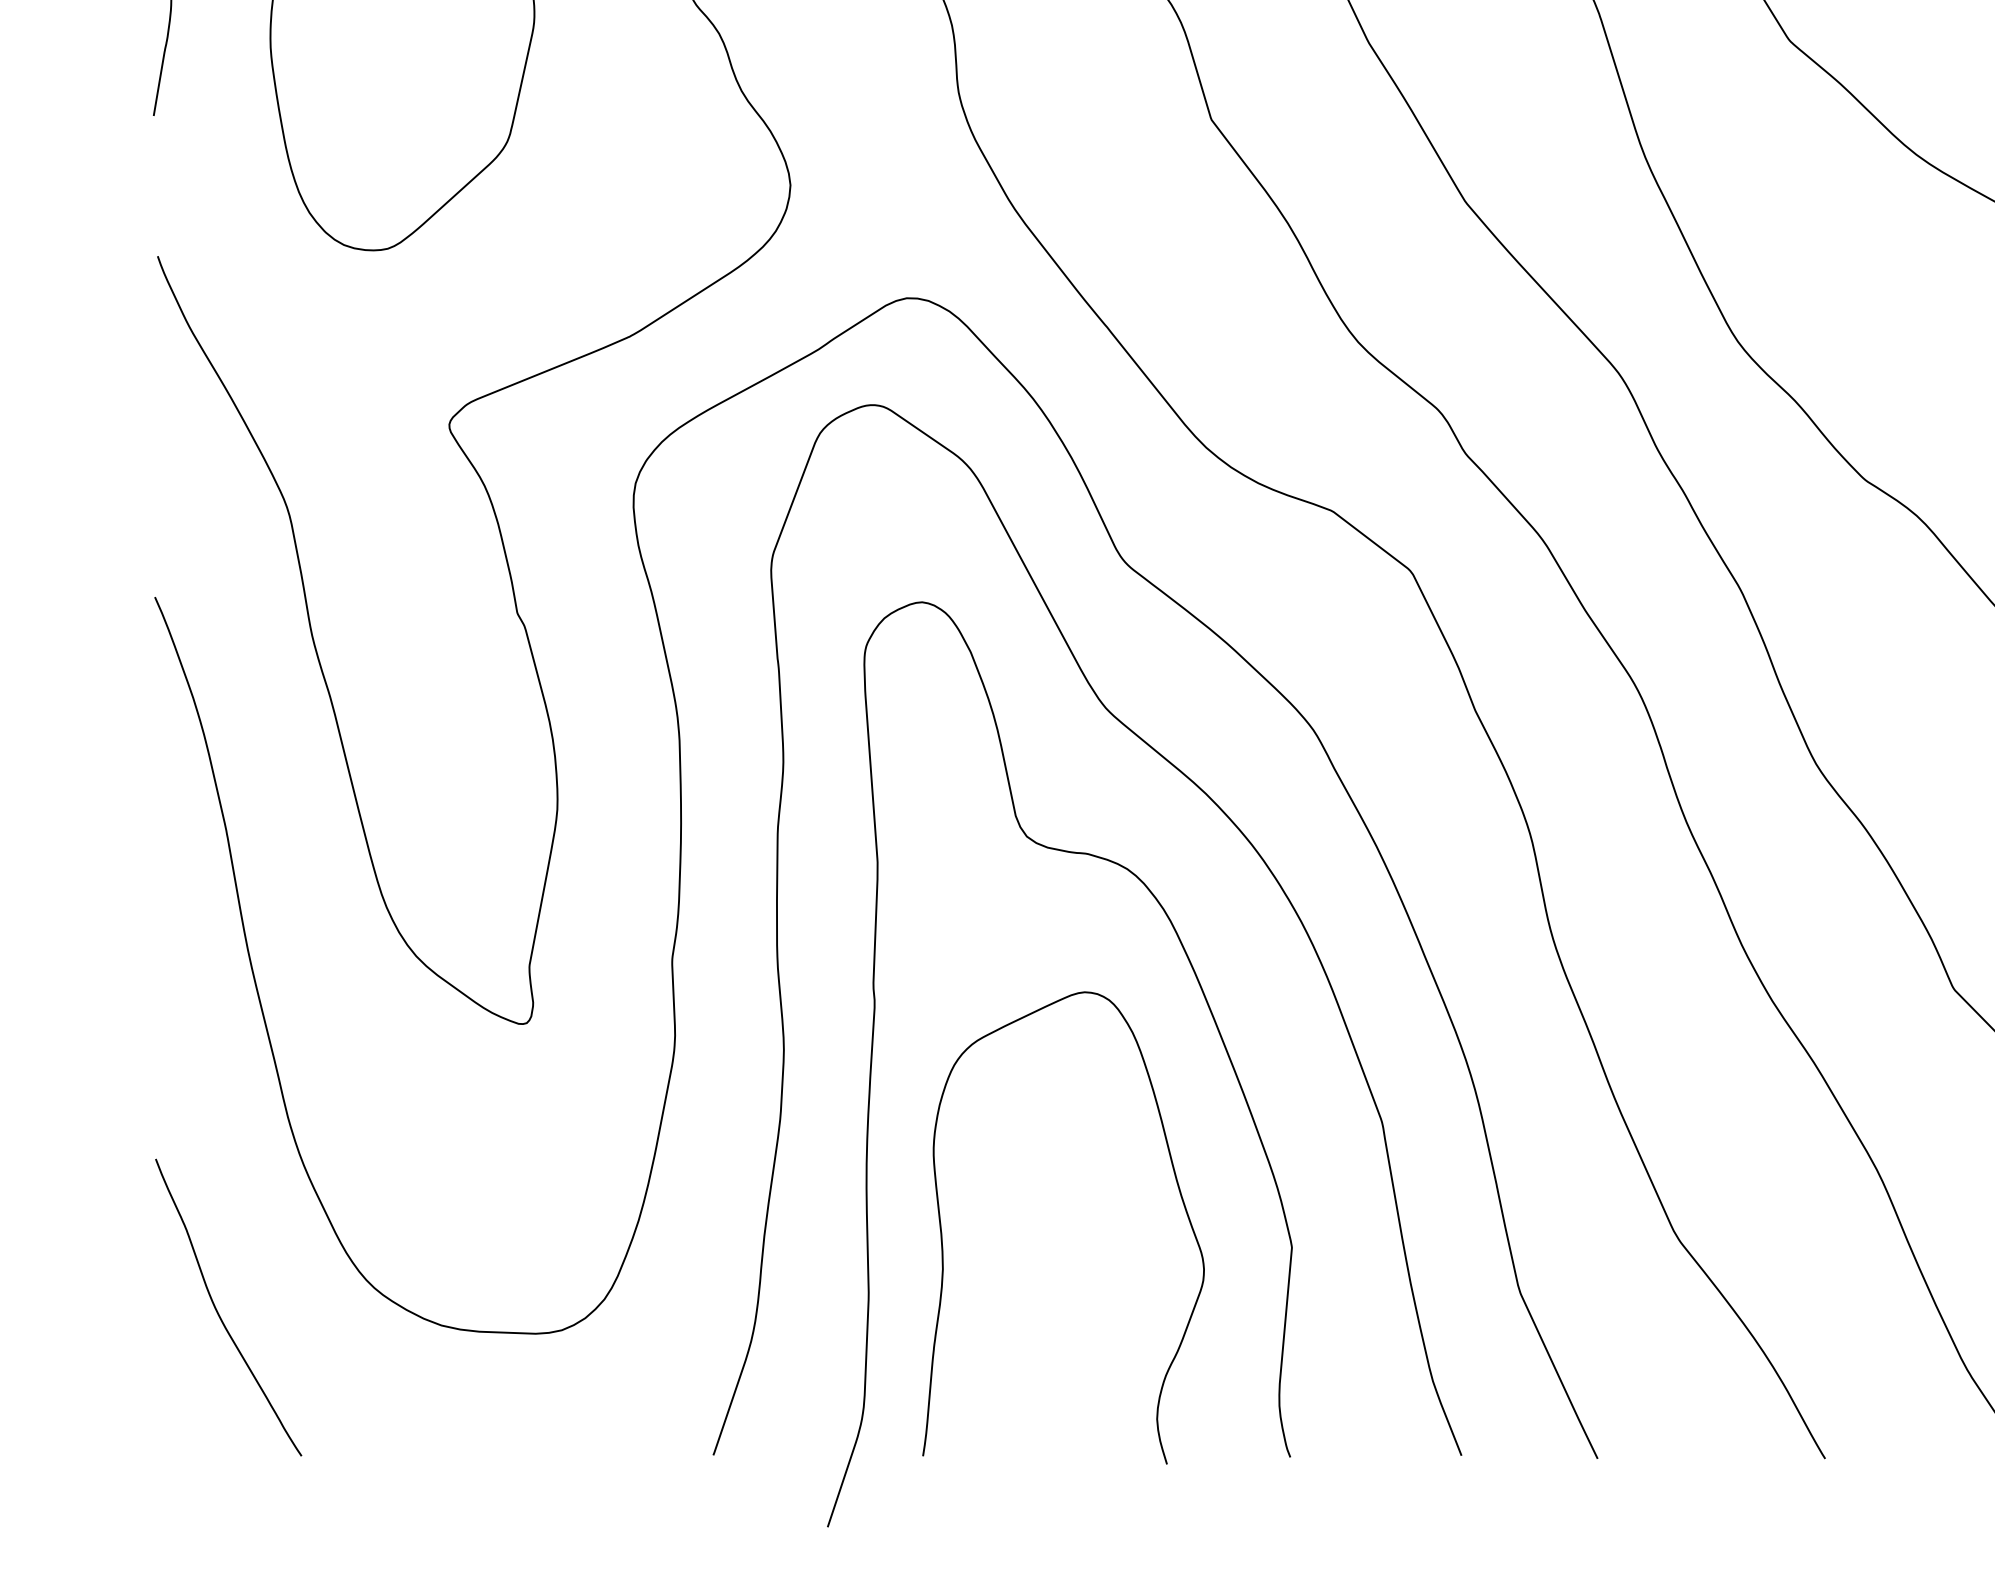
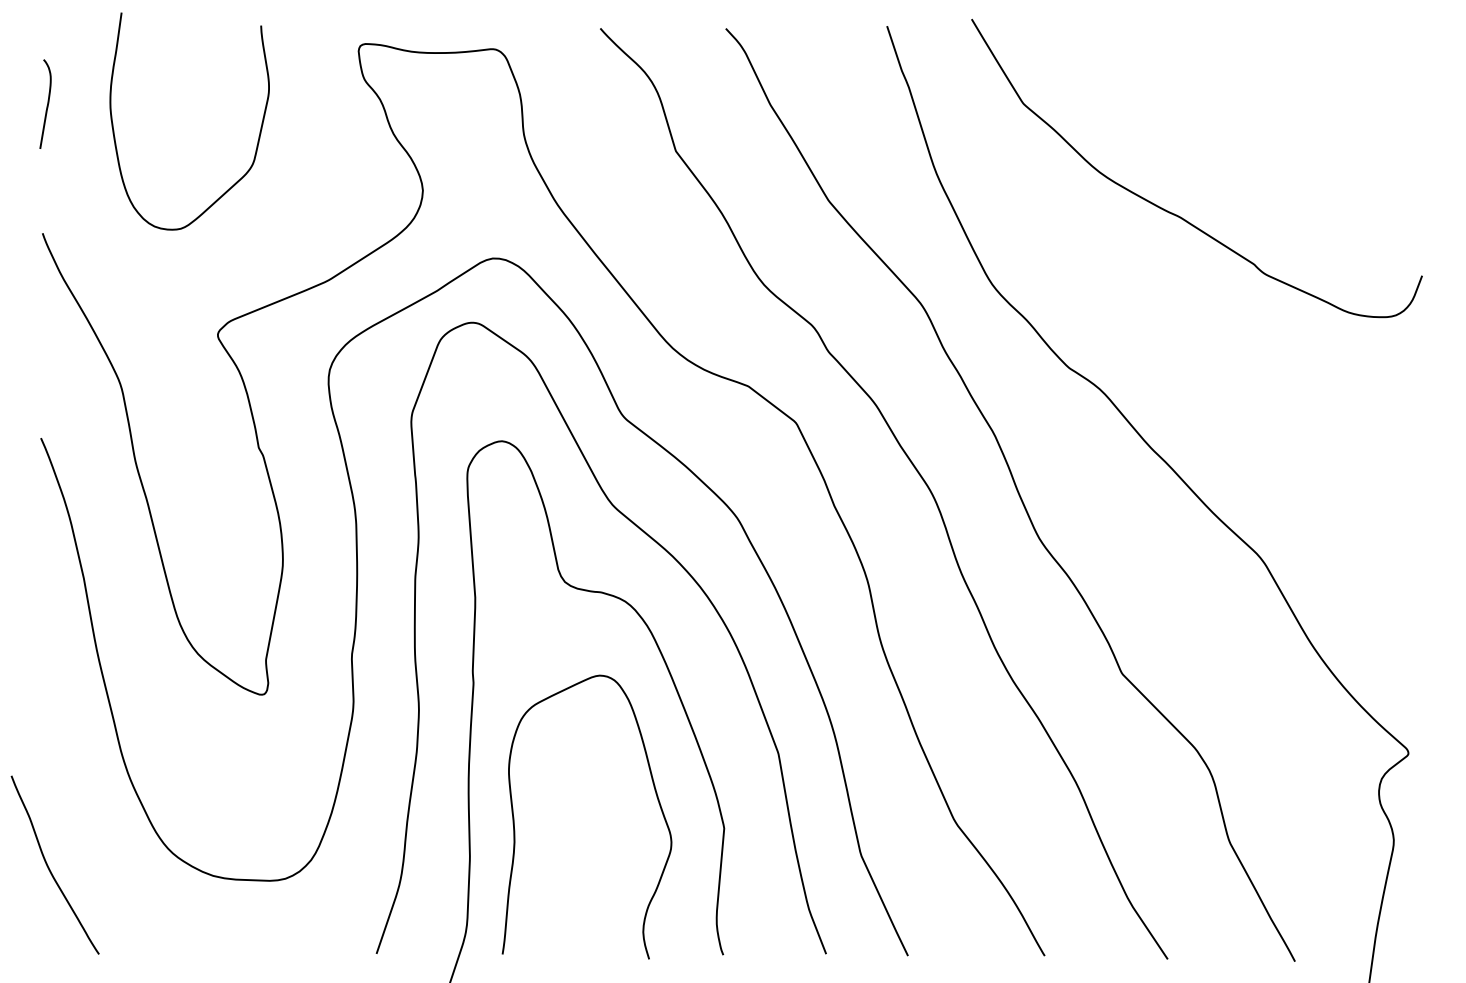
curve: (219, 1311) -> (49, 867), moved

